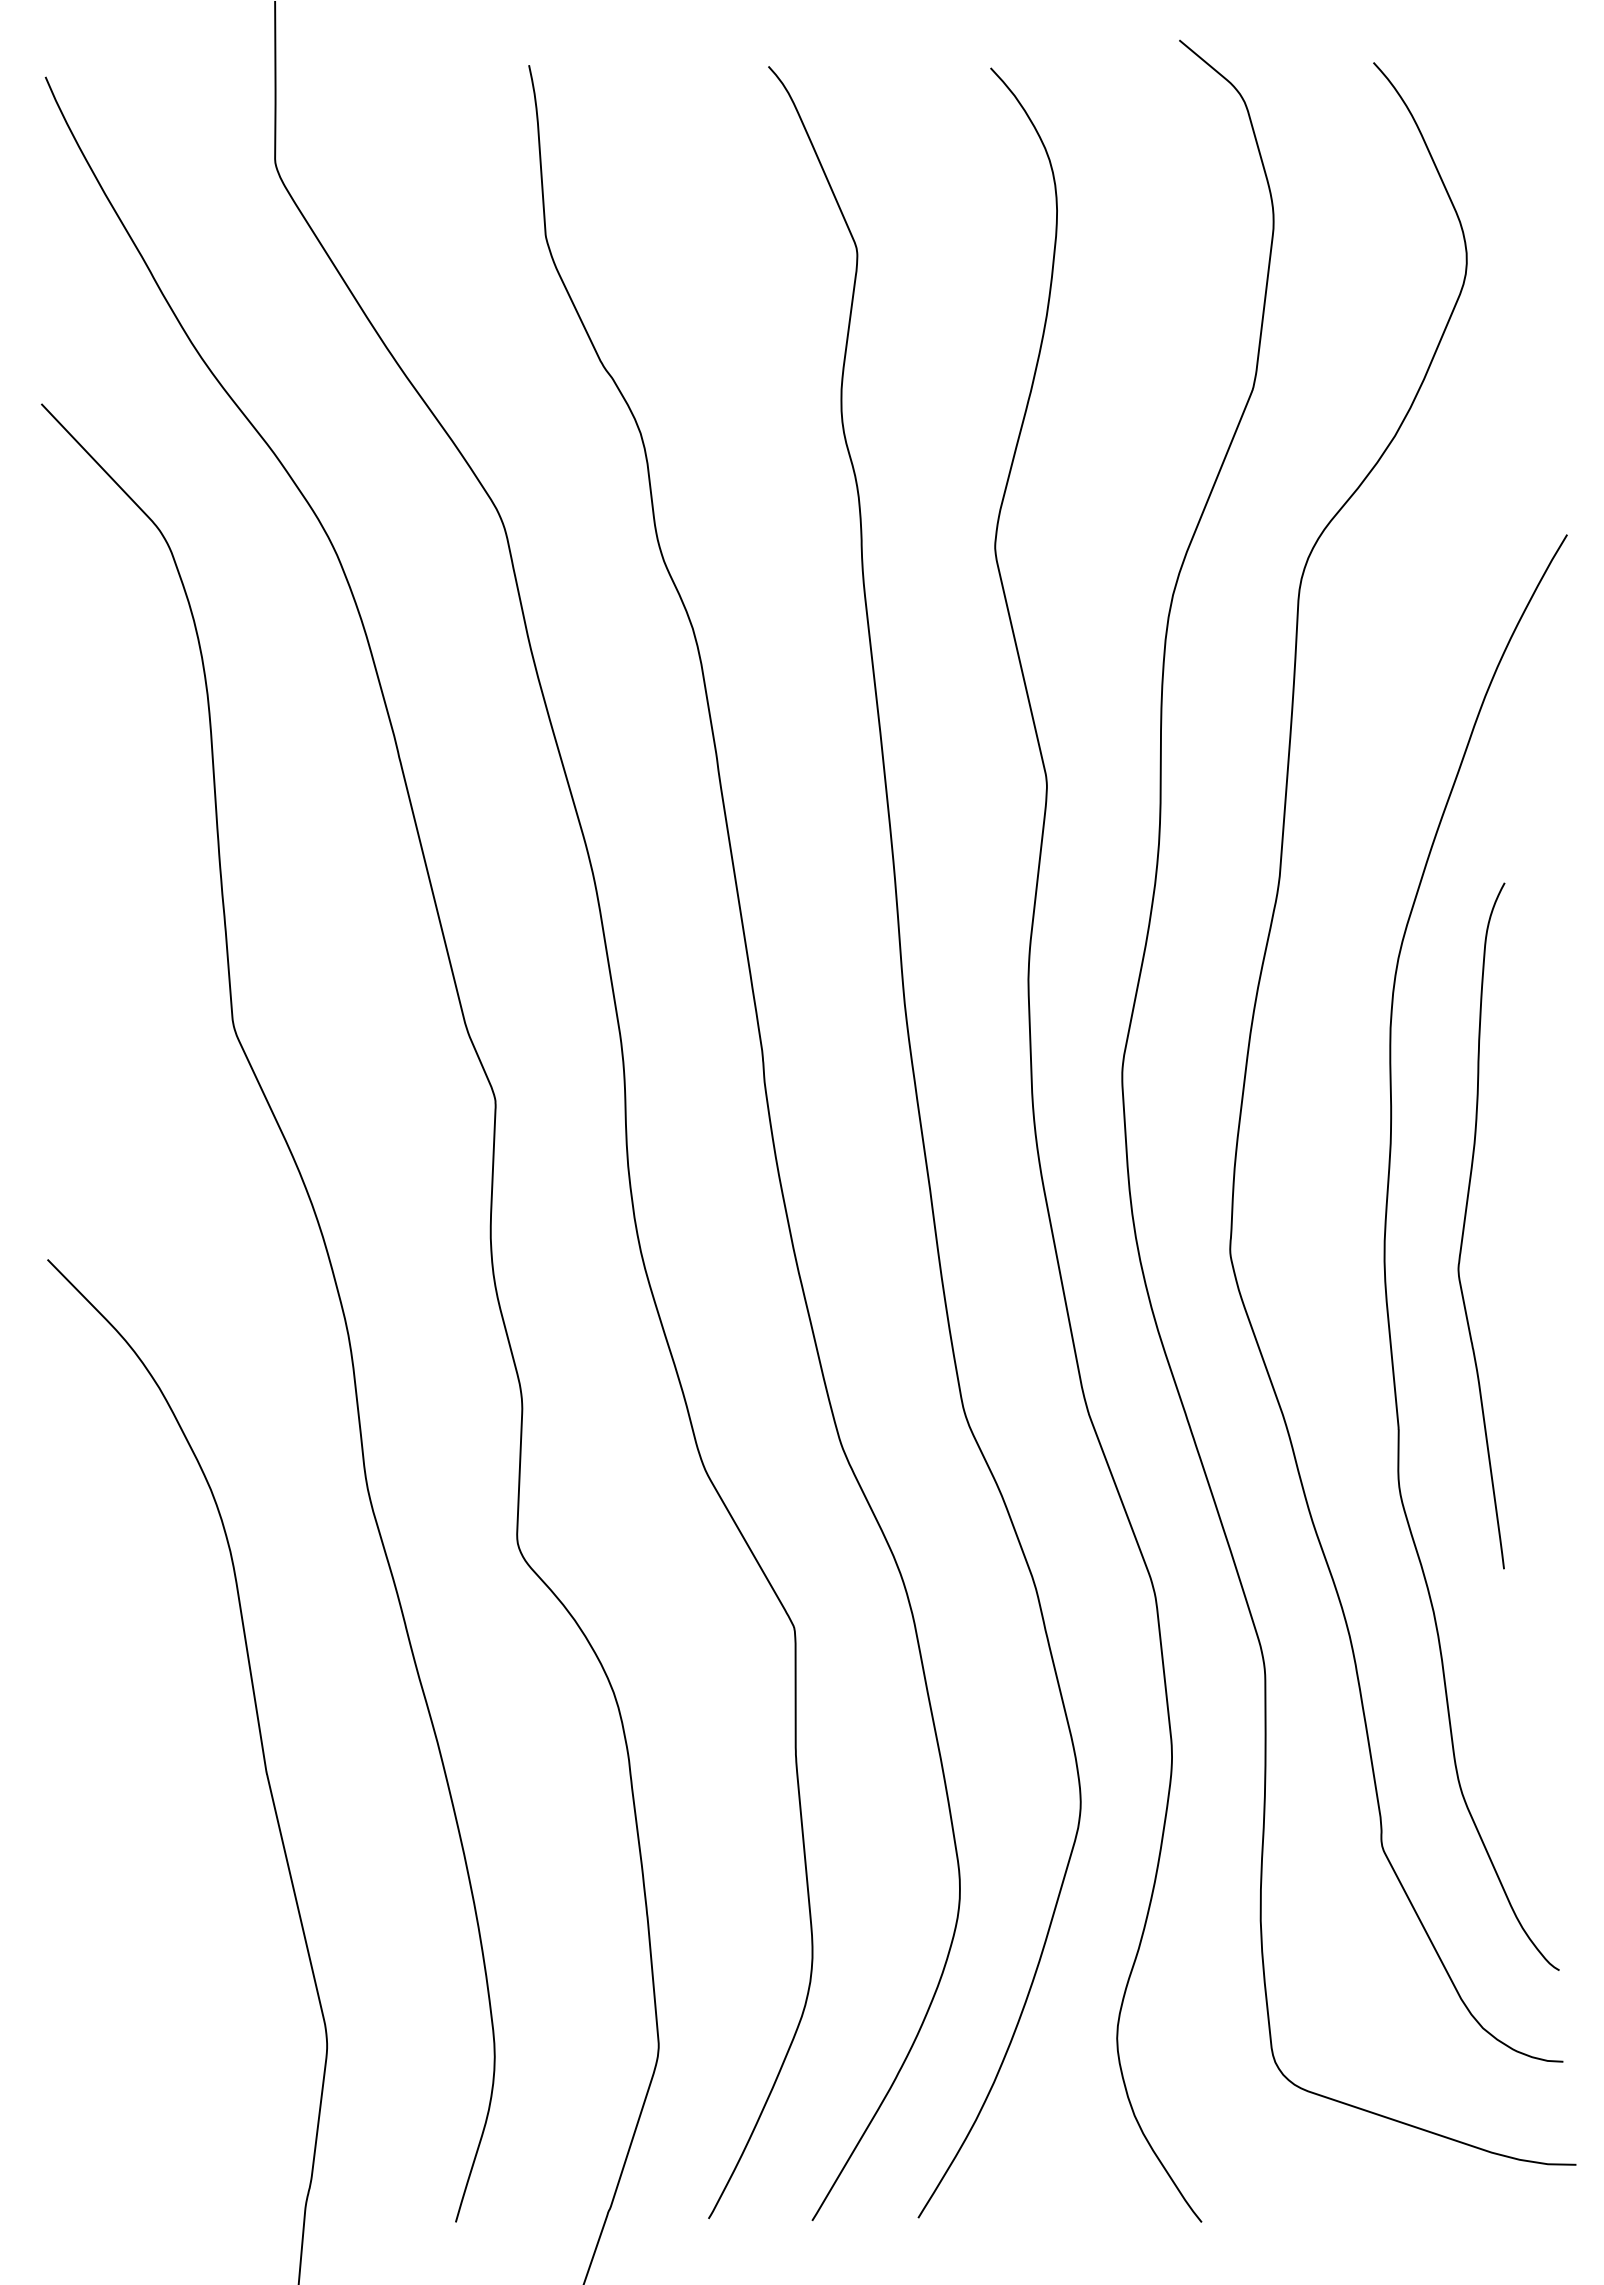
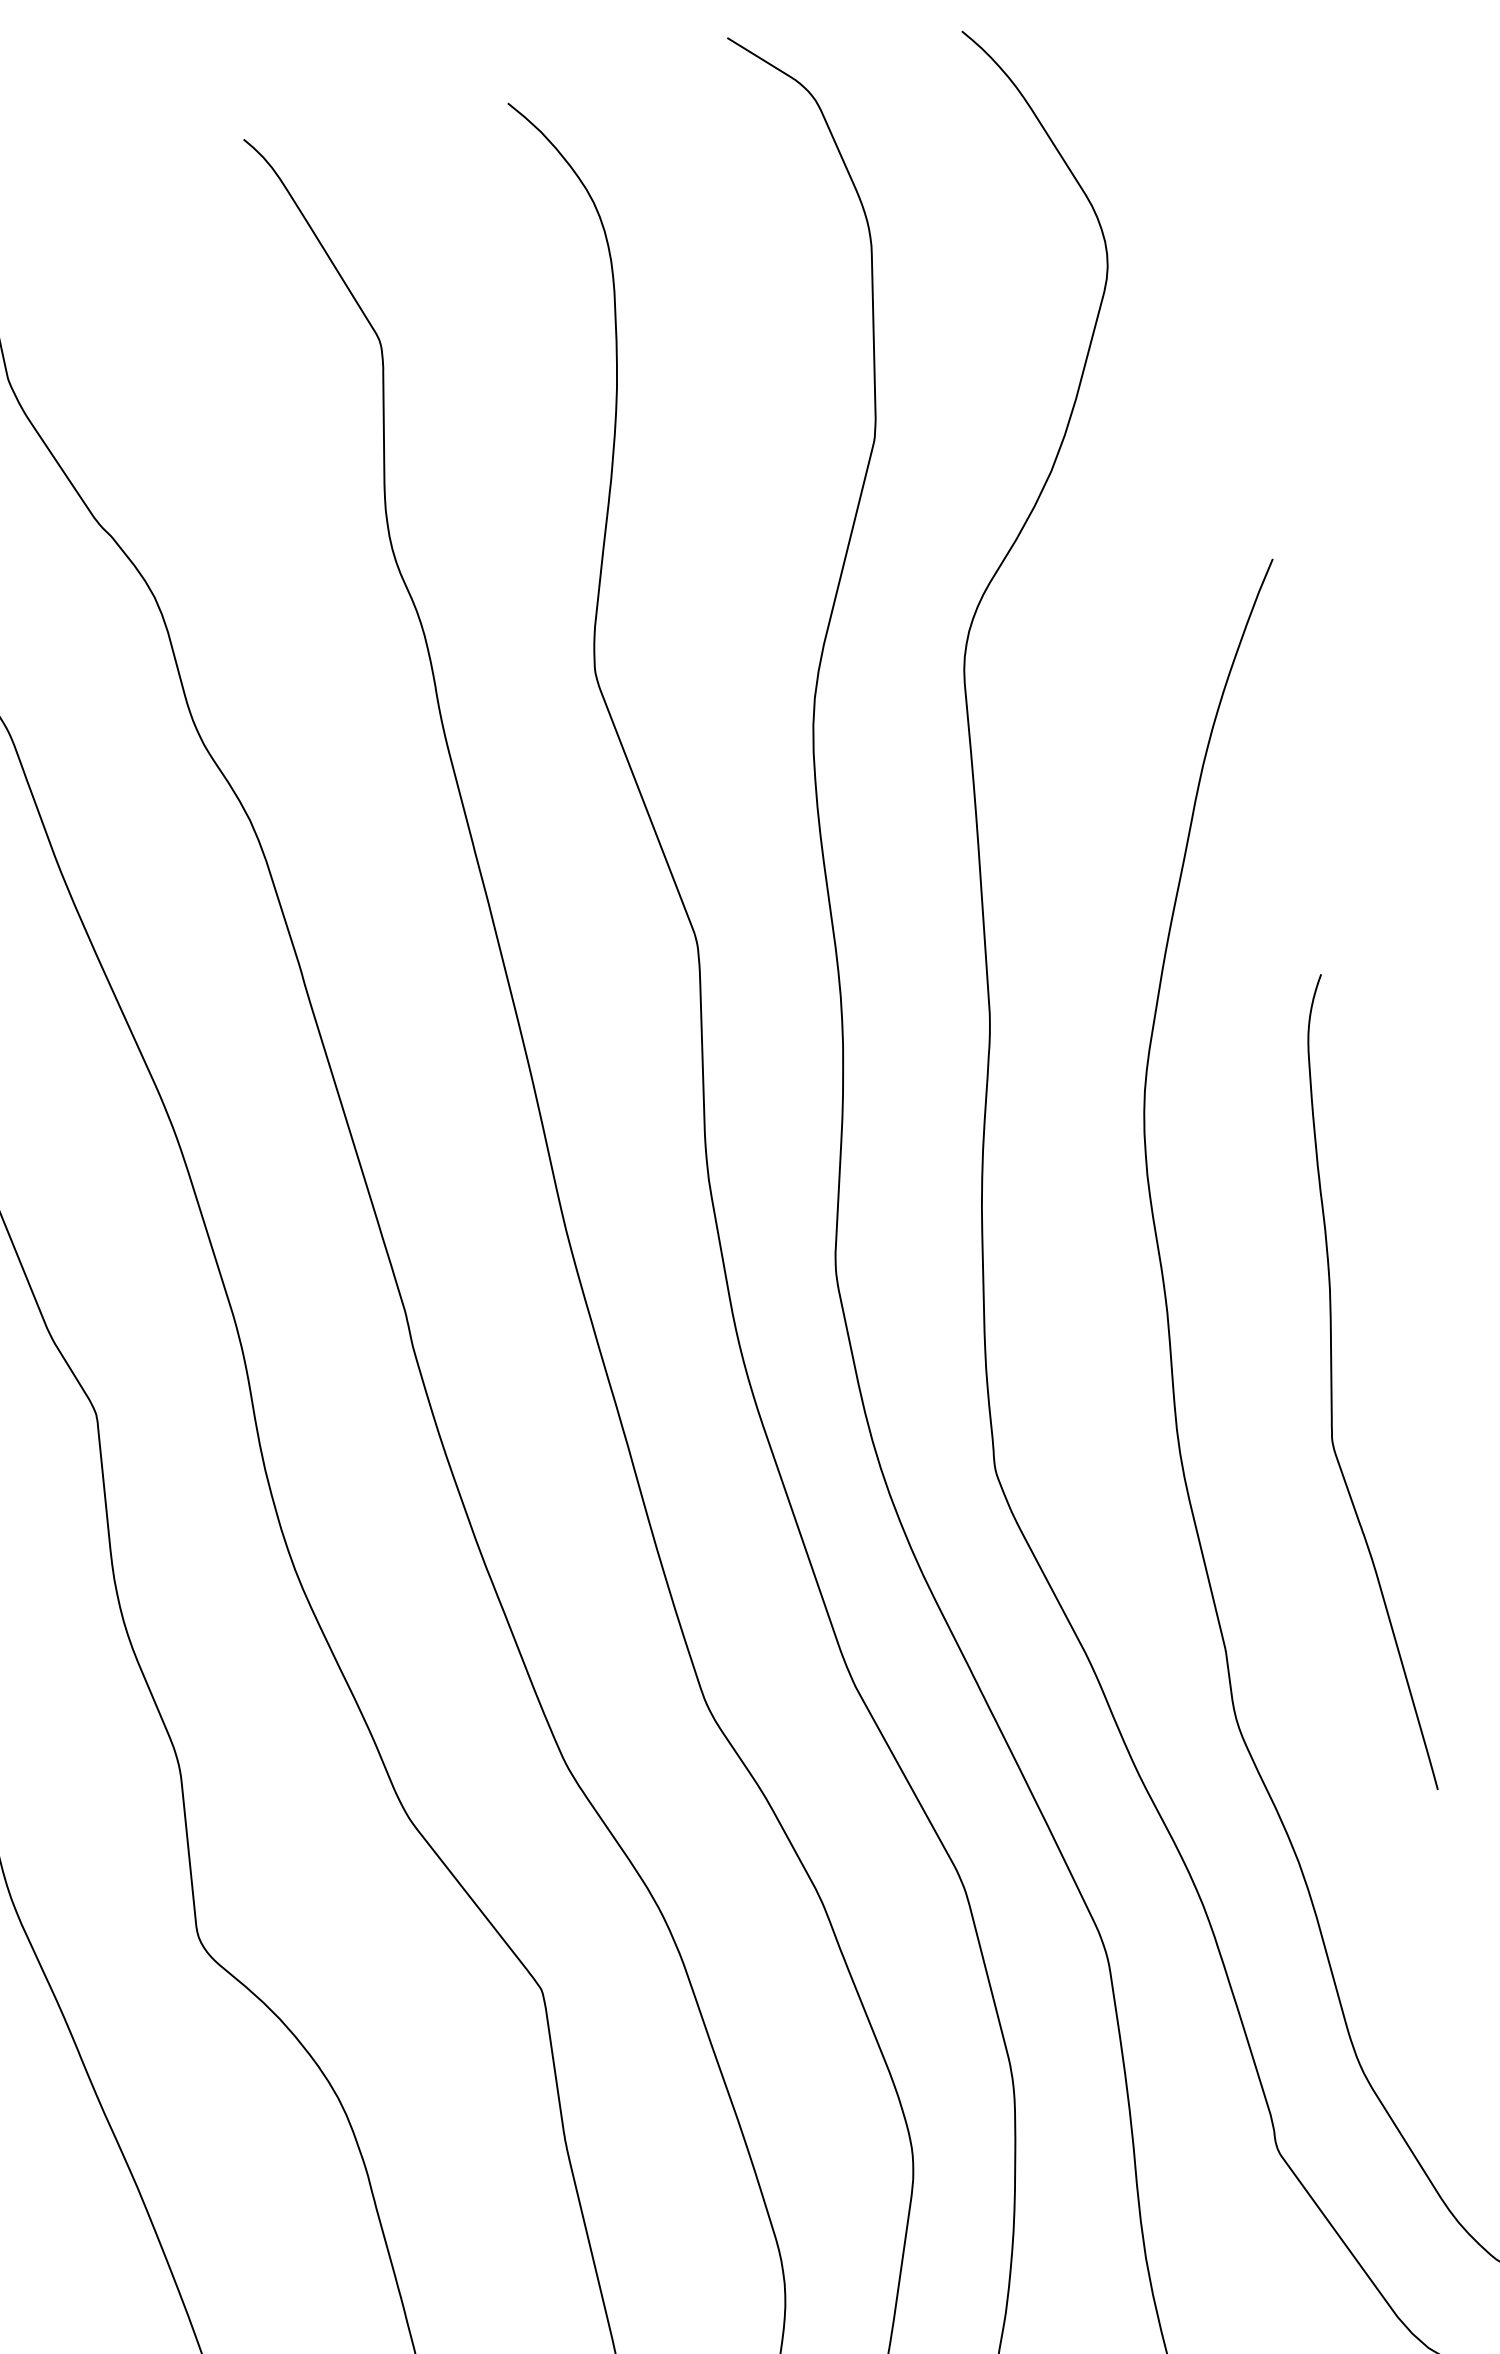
curve: (1465, 1224) -> (1333, 1386), moved

